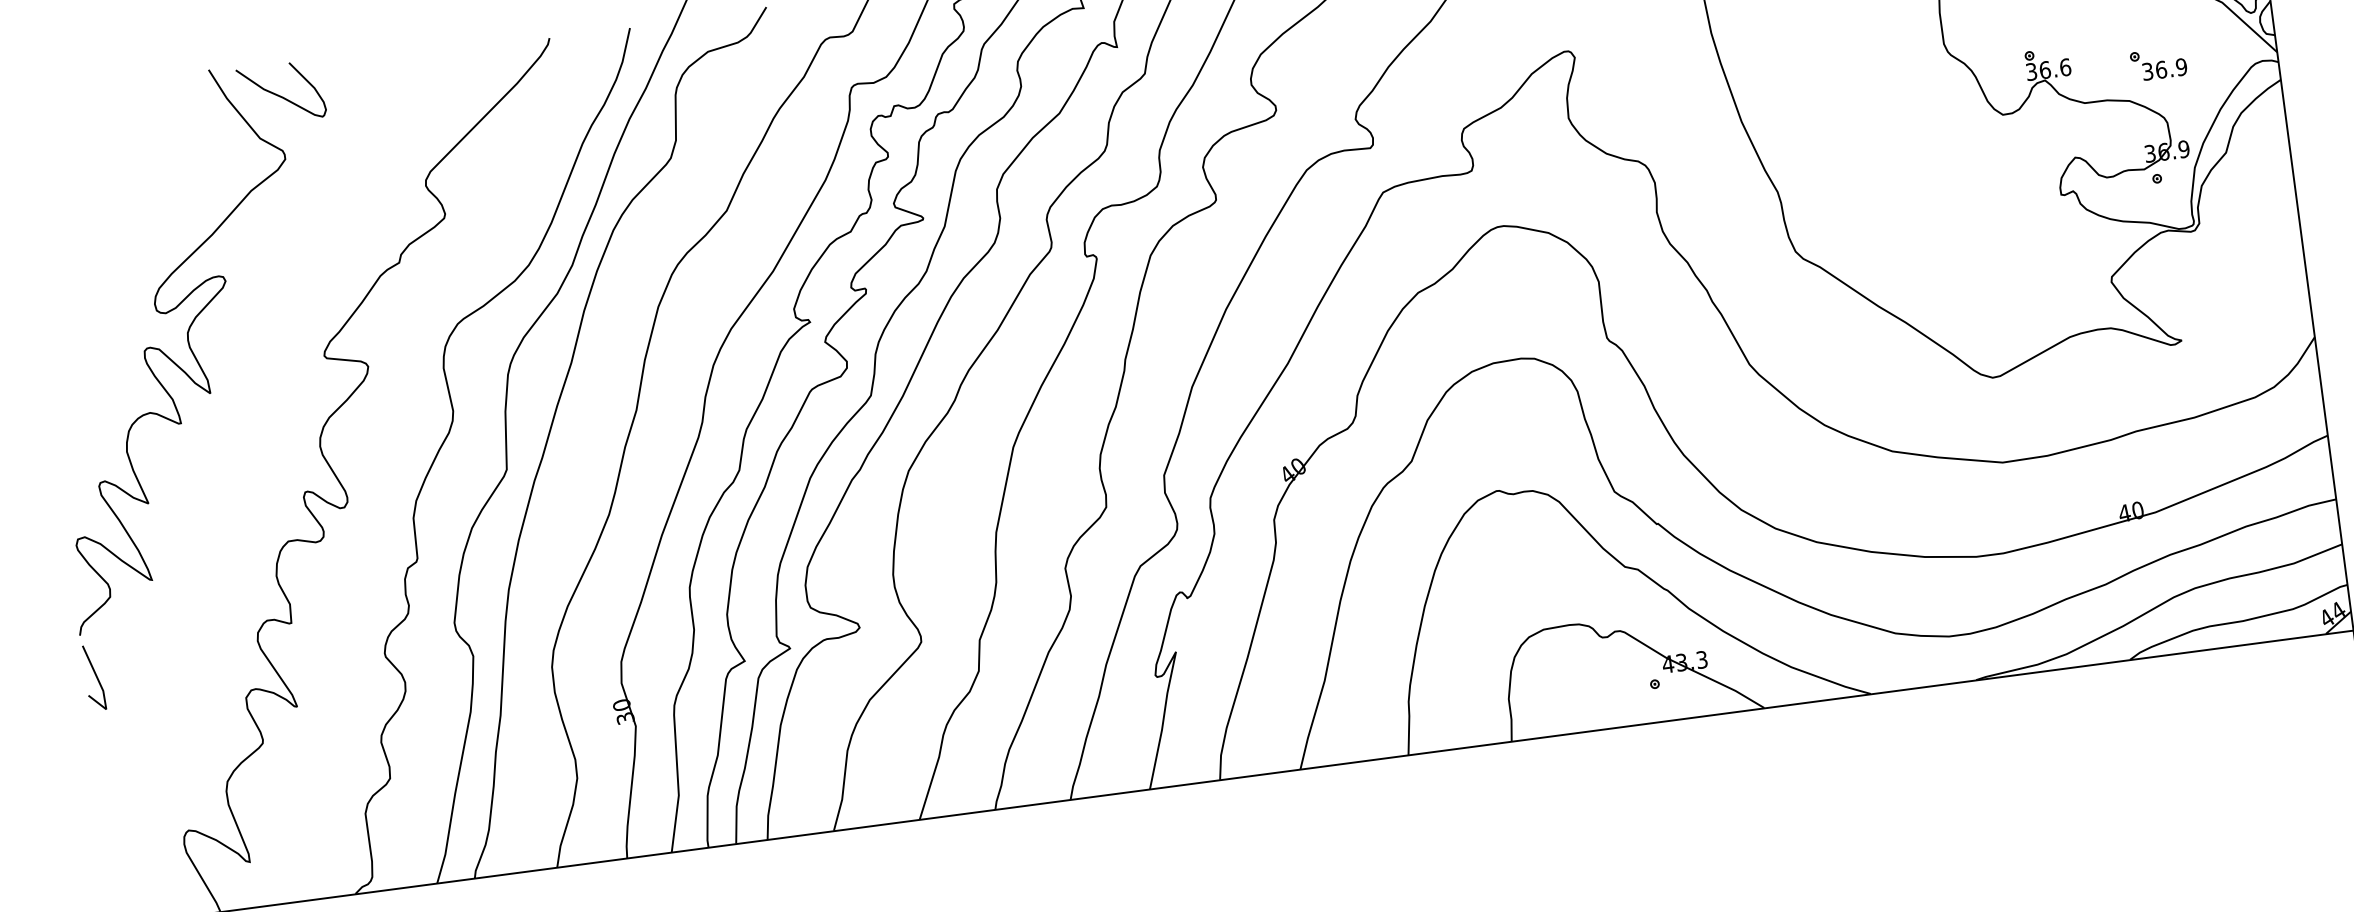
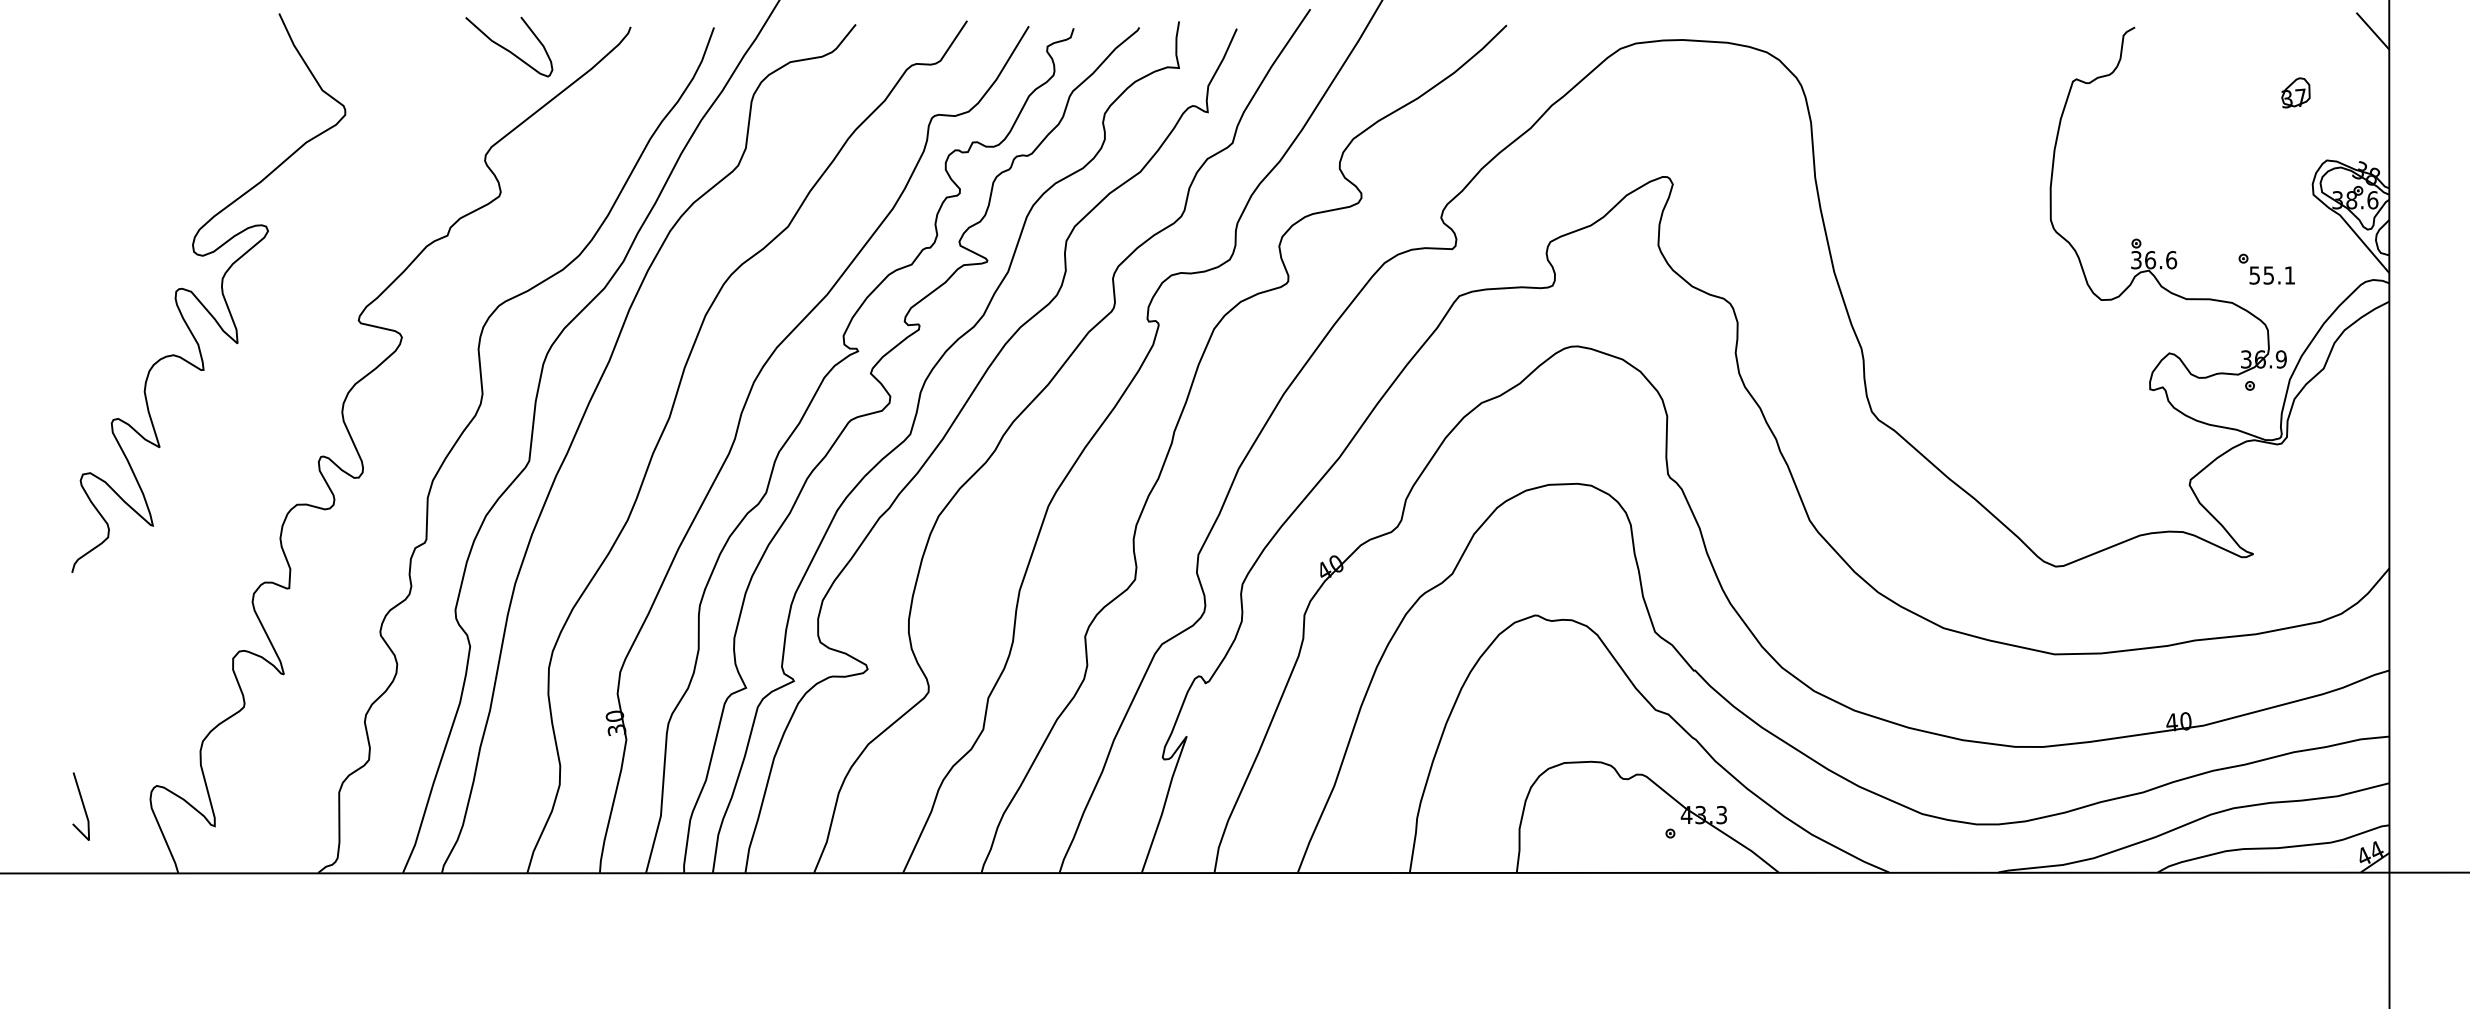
text: (2164, 69) -> (2272, 275), 36.9 -> 55.1
curve: (281, 95) -> (508, 49), moved
line: (95, 676) -> (82, 805), moved

